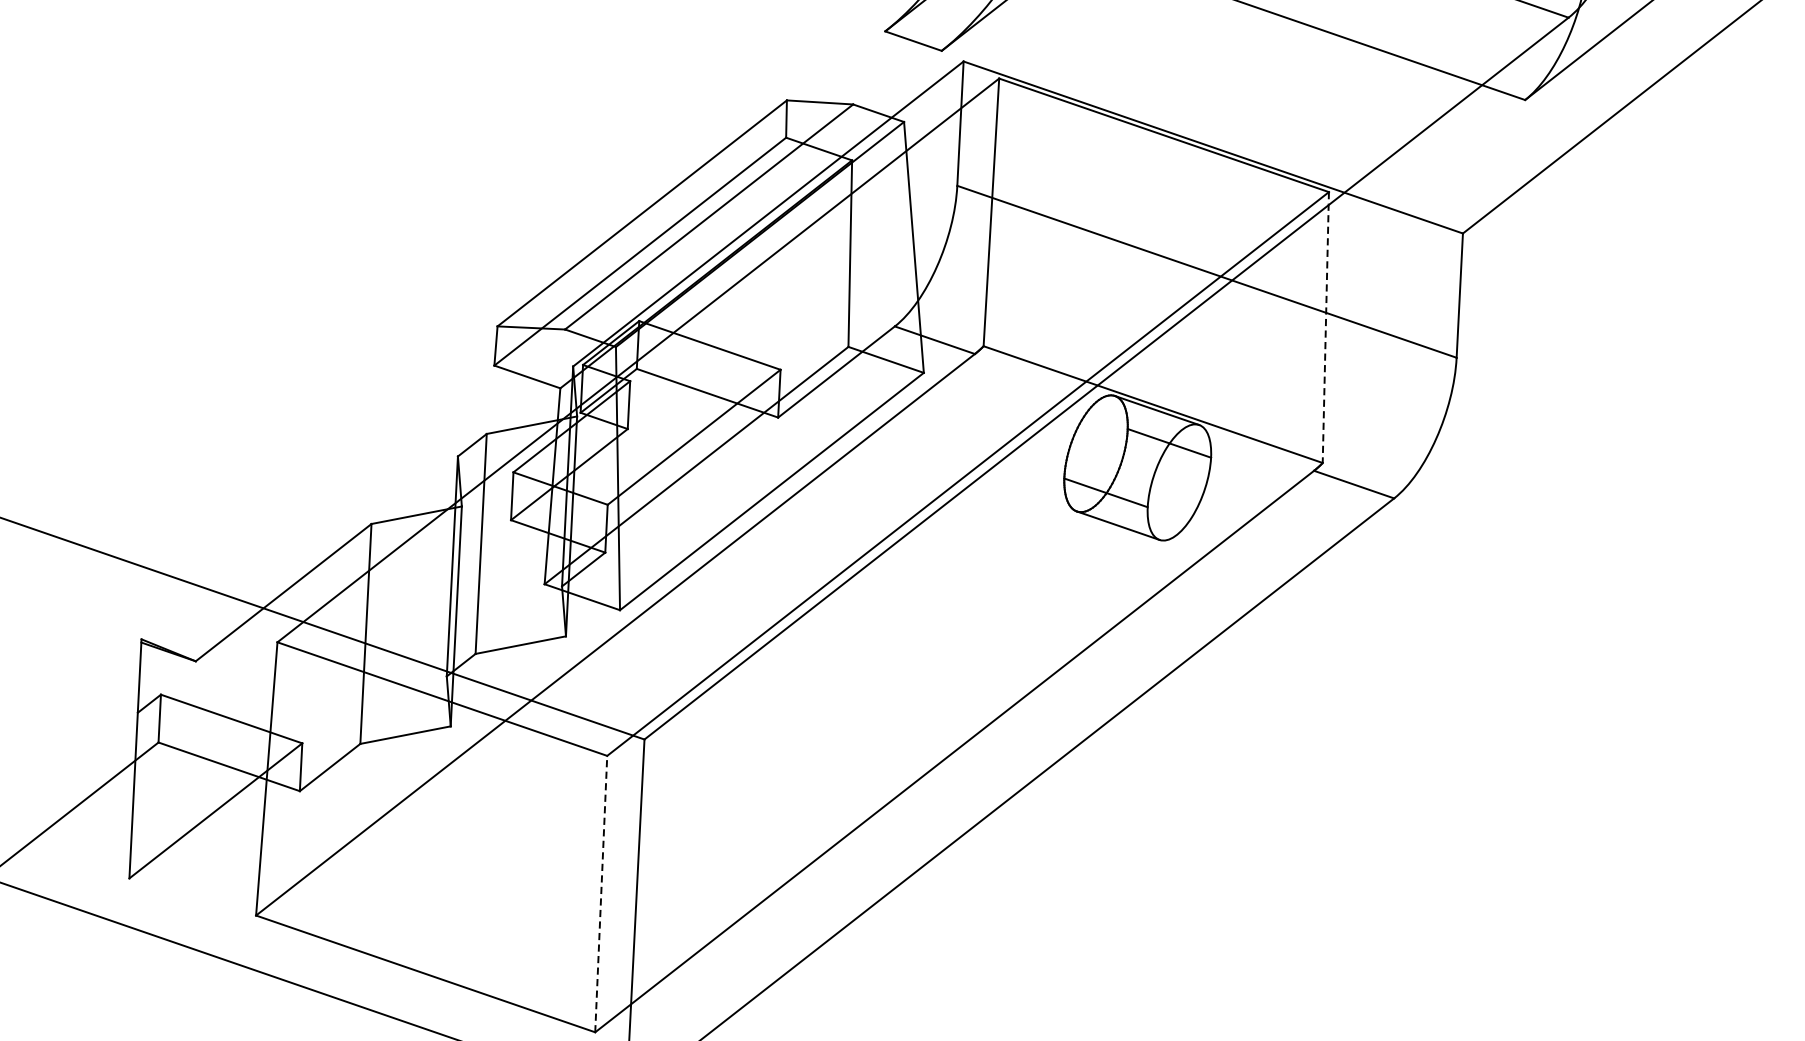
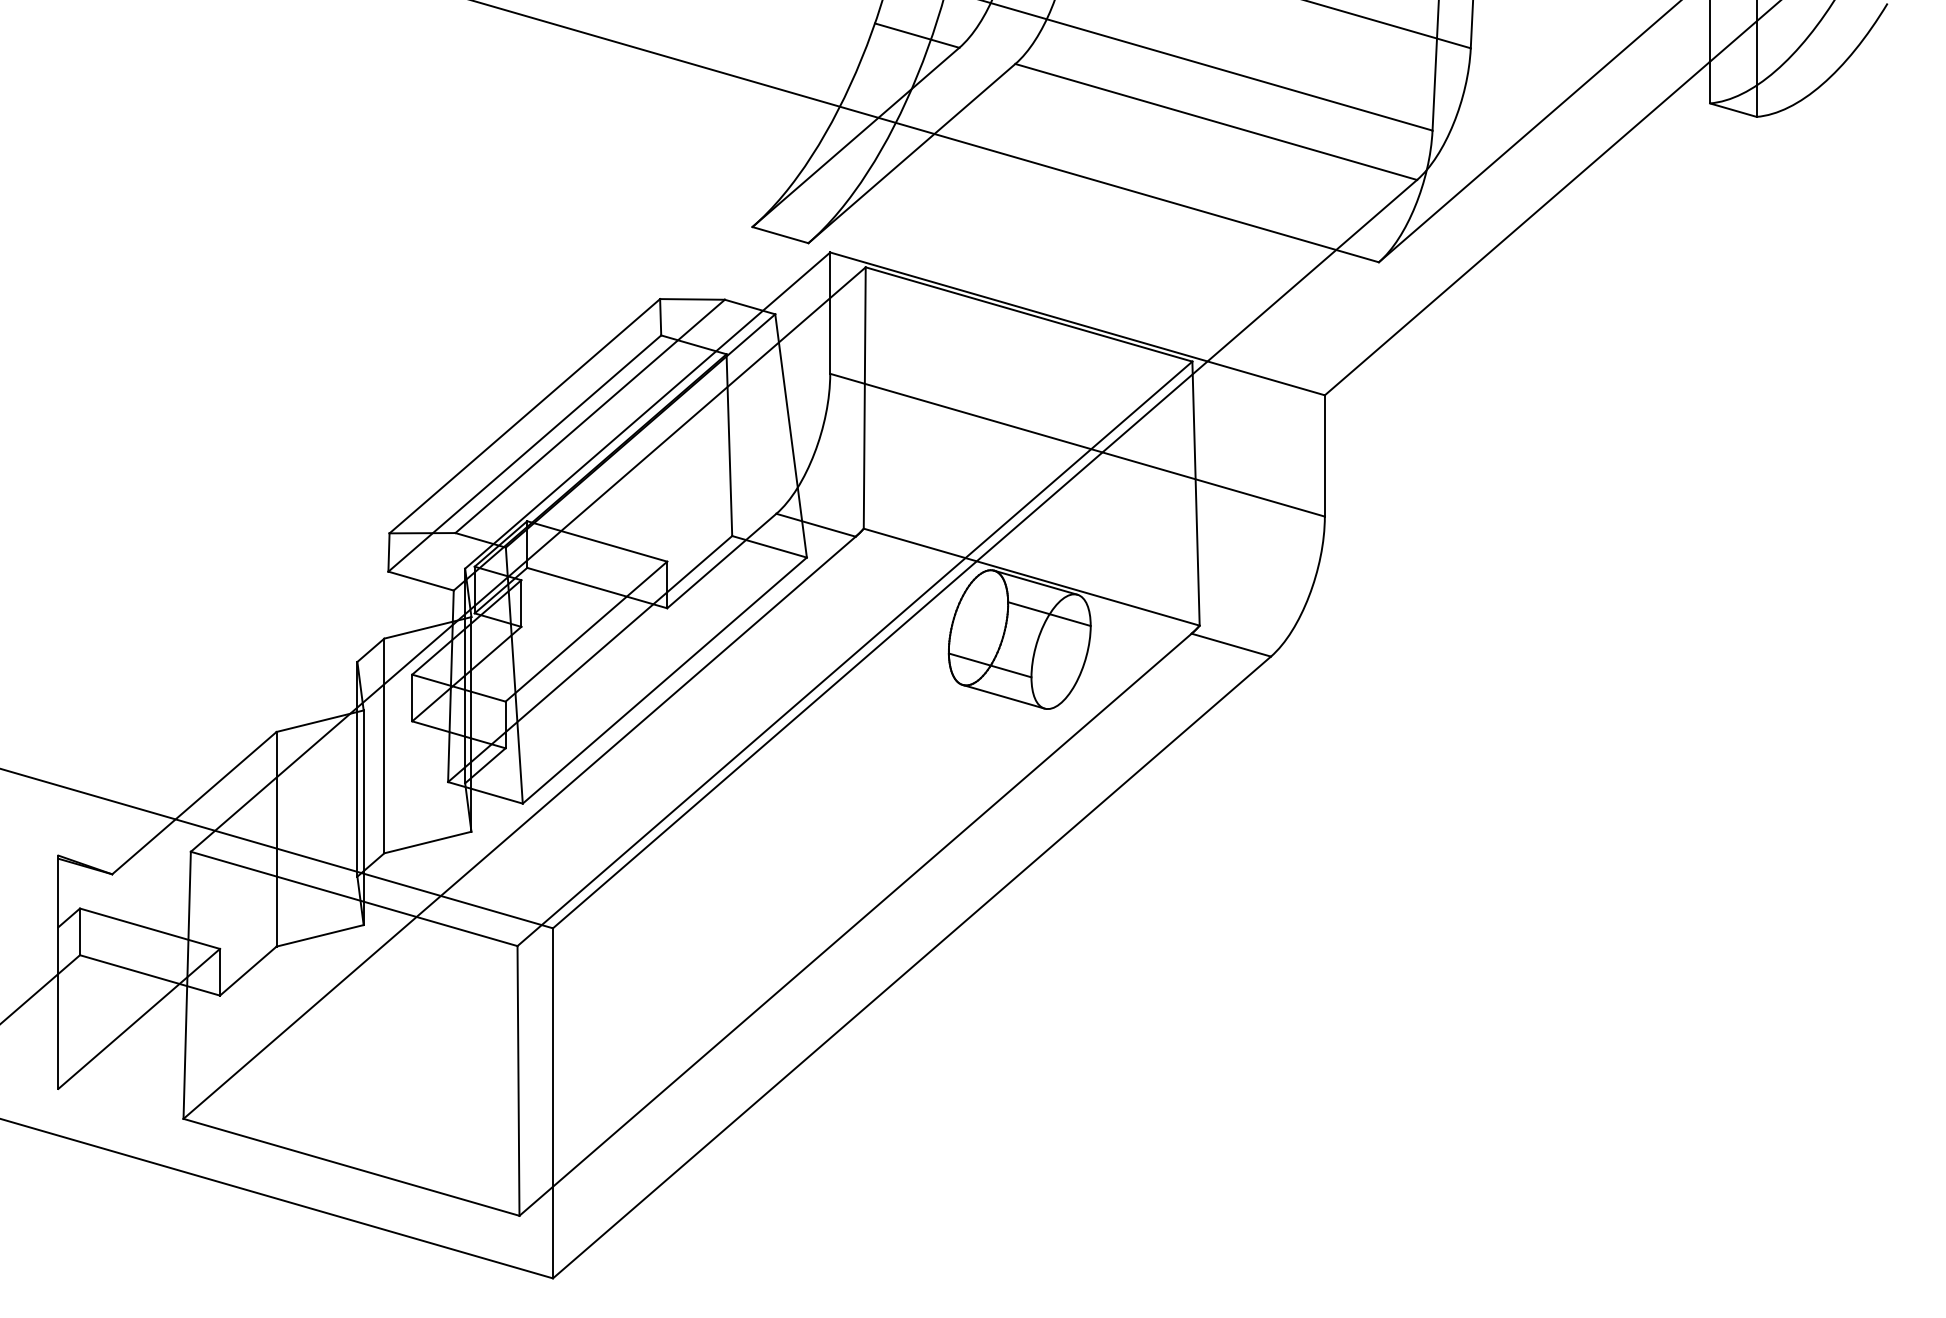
line: (1326, 328) -> (1196, 494), dashed -> solid
line: (601, 893) -> (518, 1080), dashed -> solid

